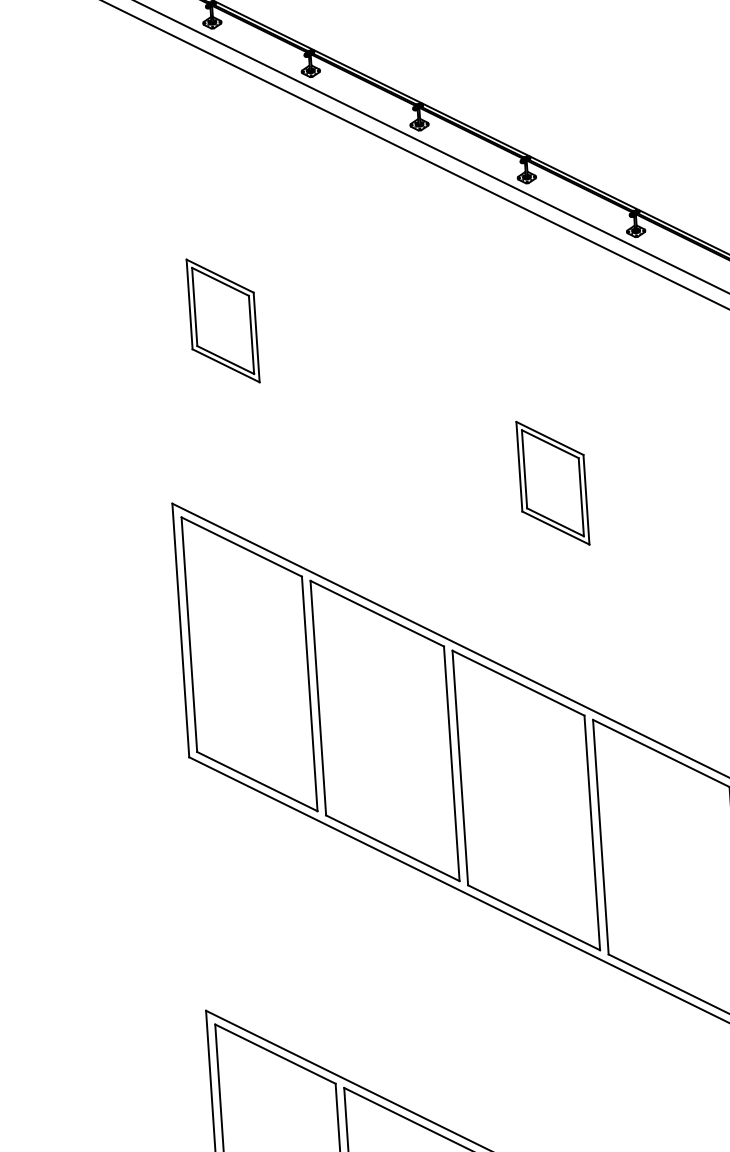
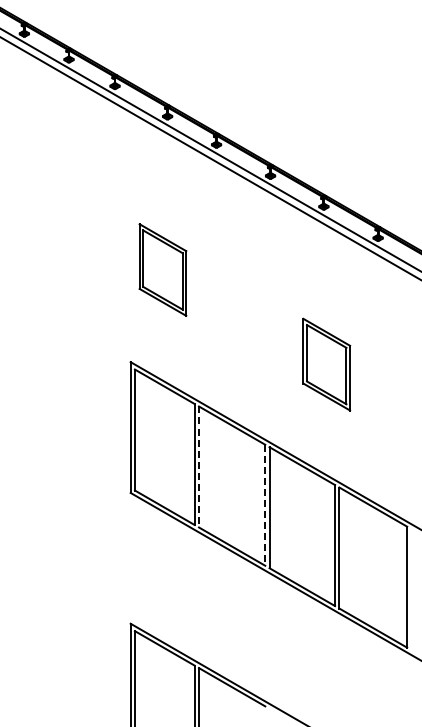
part: (222, 320) -> (162, 269), size x1.4
part: (552, 483) -> (326, 364), size x1.4
line: (319, 699) -> (199, 467), solid -> dashed
line: (452, 764) -> (265, 505), solid -> dashed

